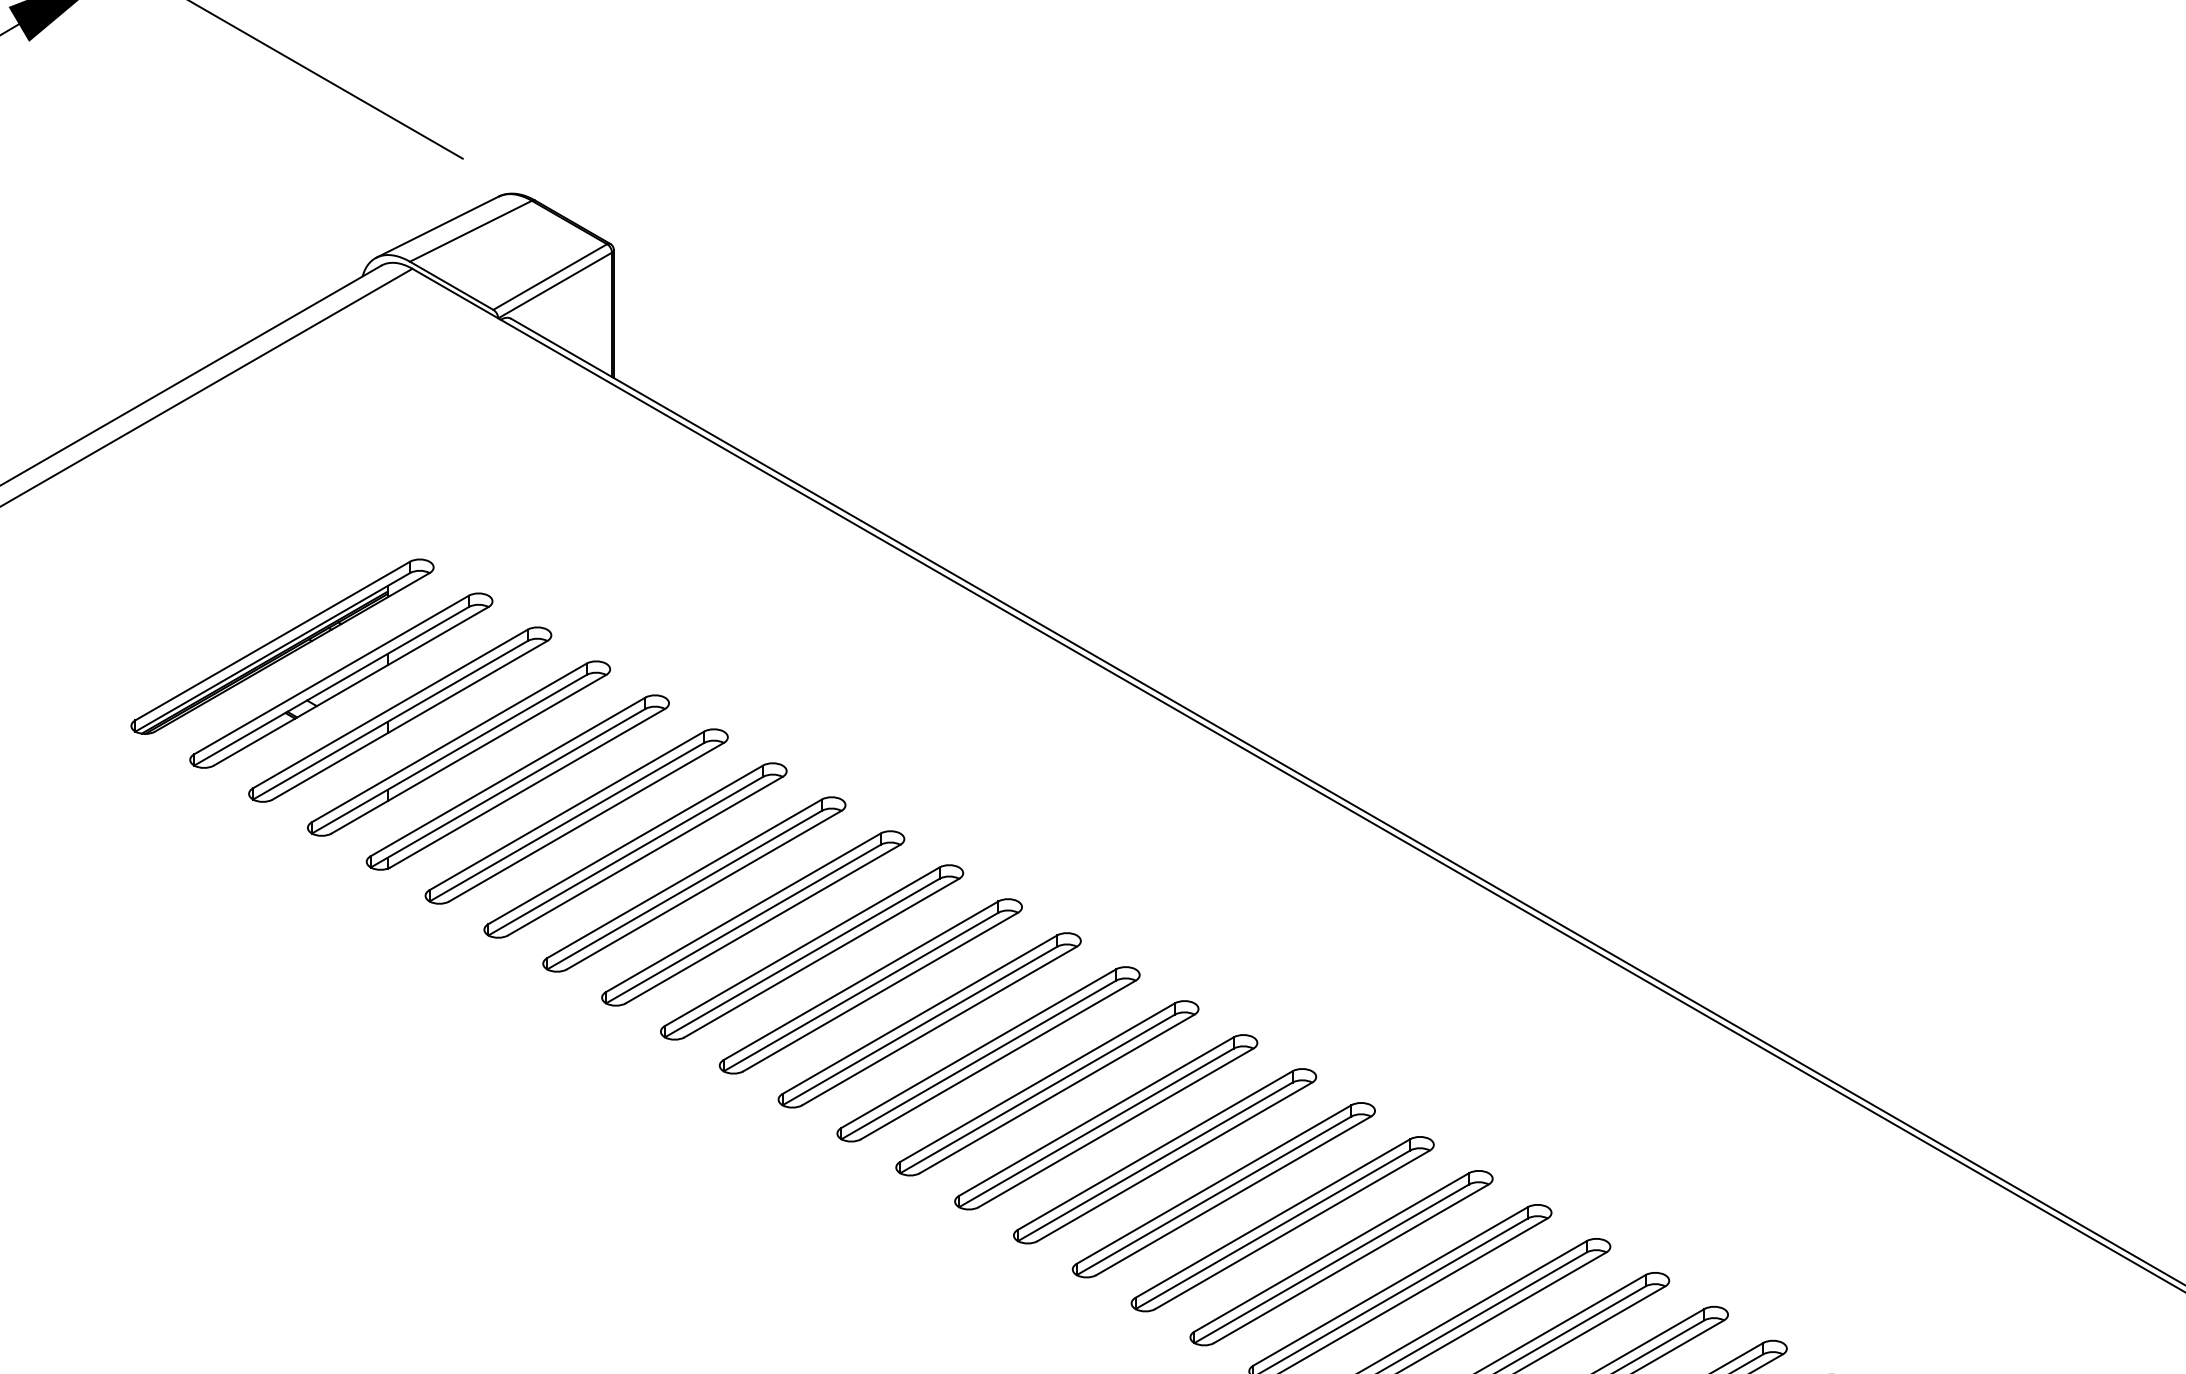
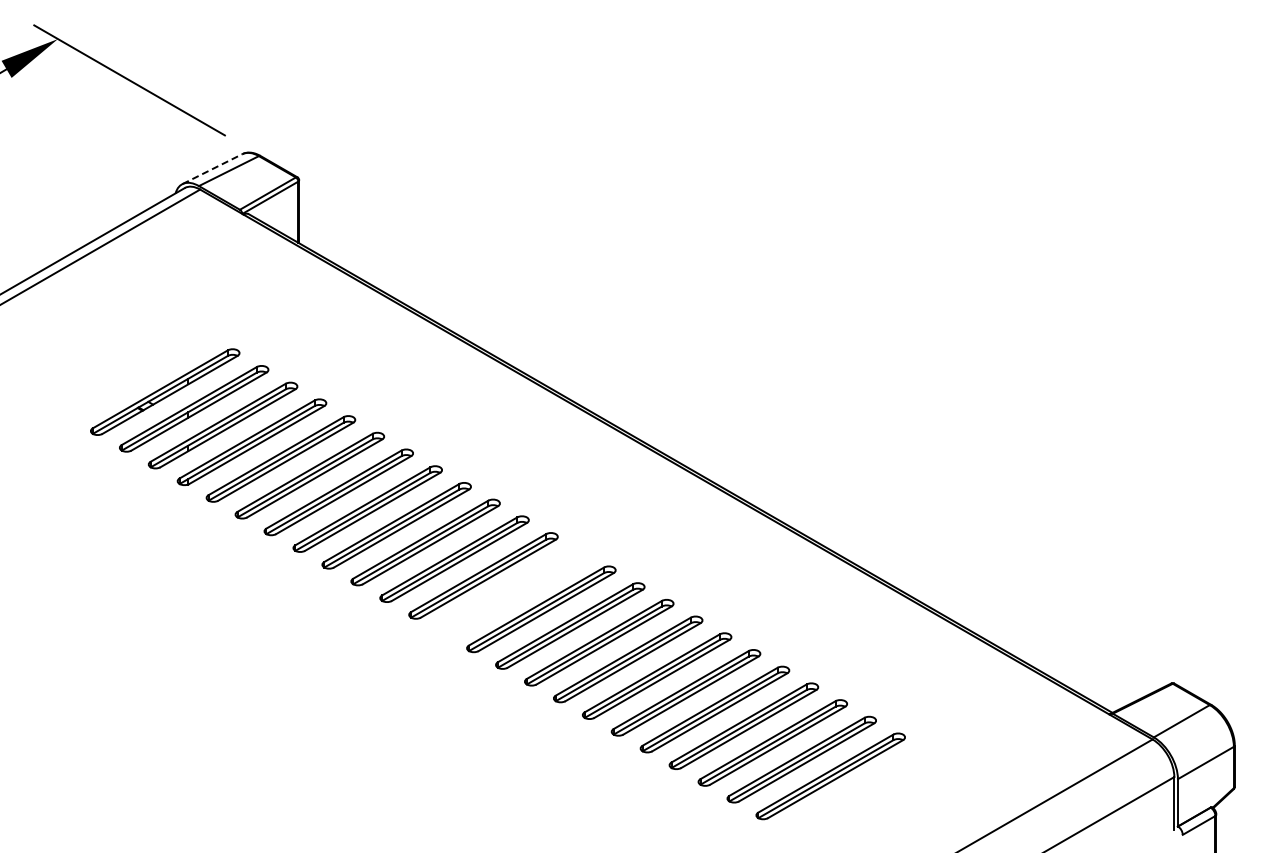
line: (437, 227) -> (212, 169), solid -> dashed
part: (282, 646) -> (136, 375), removed
part: (1047, 1088) -> (512, 592), removed

